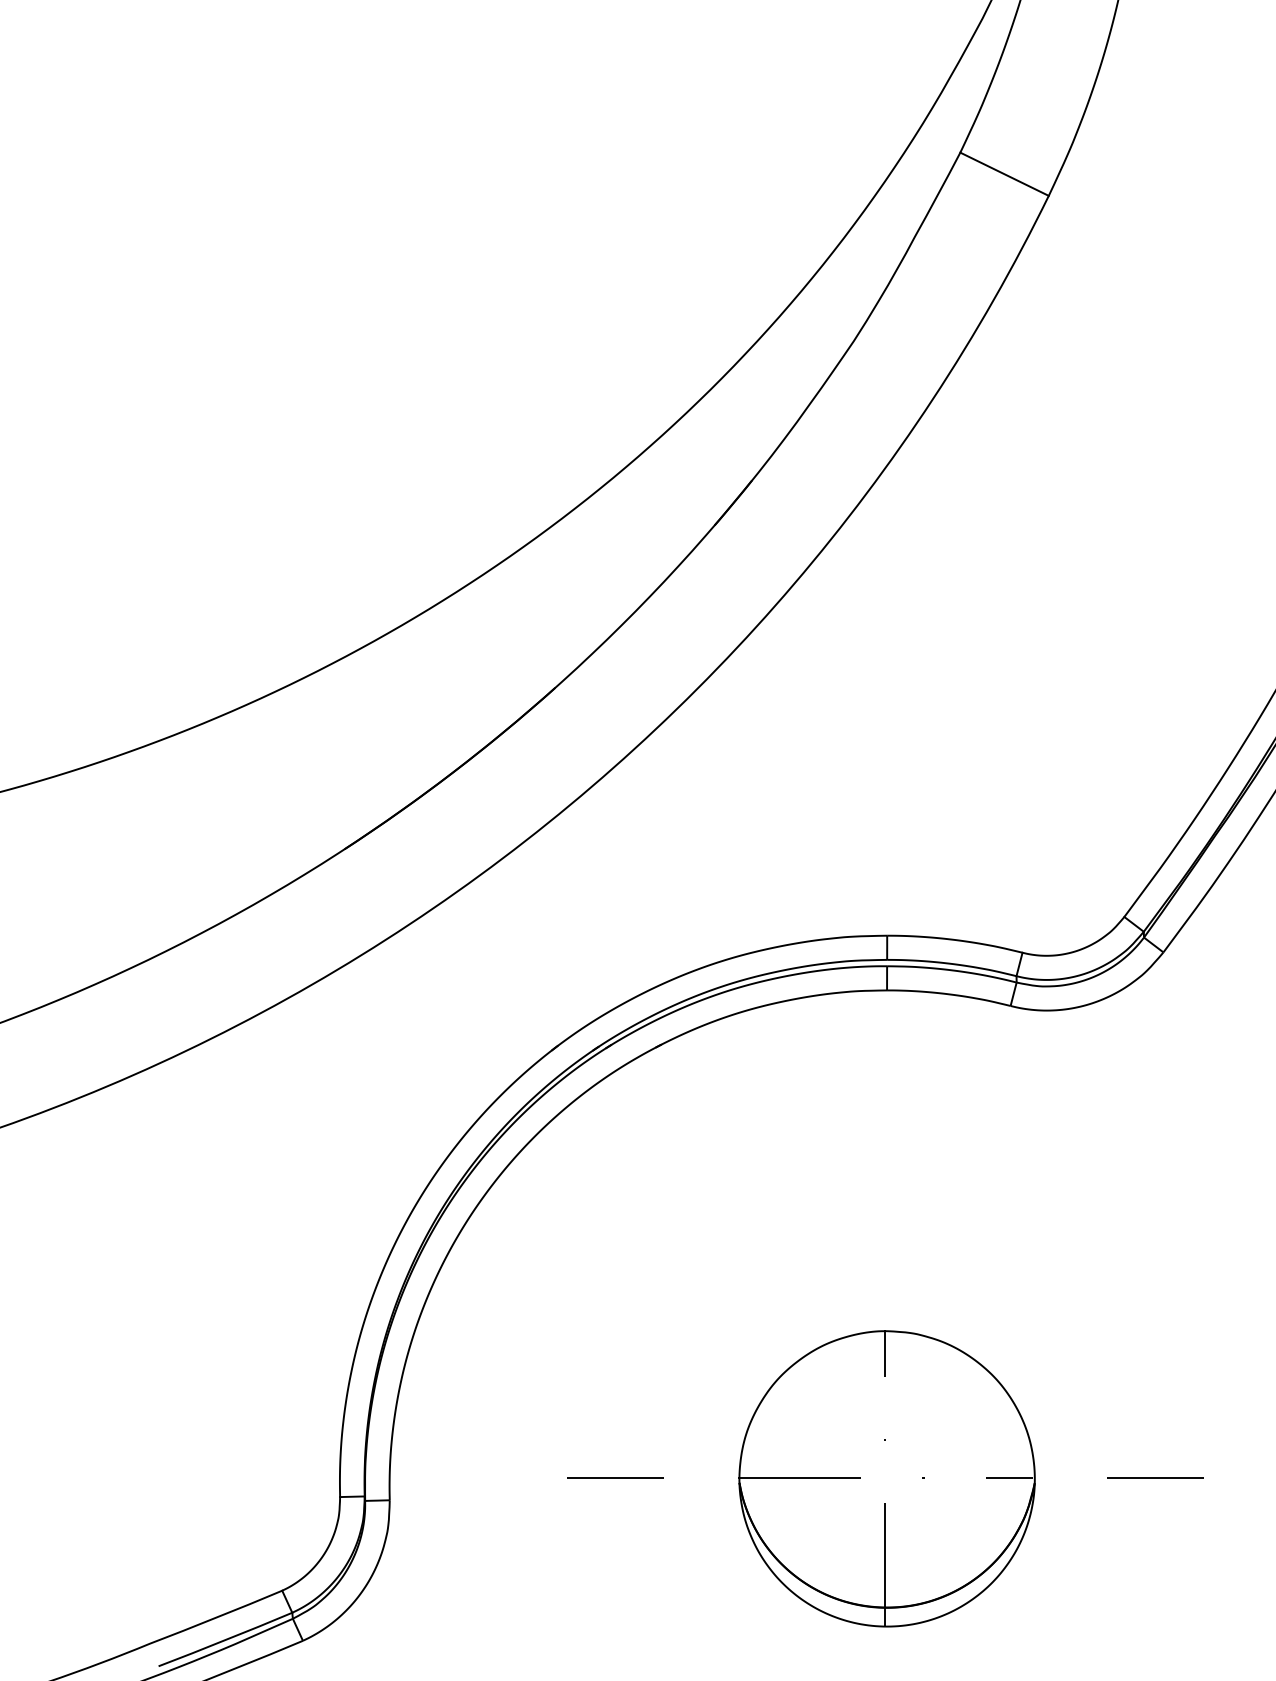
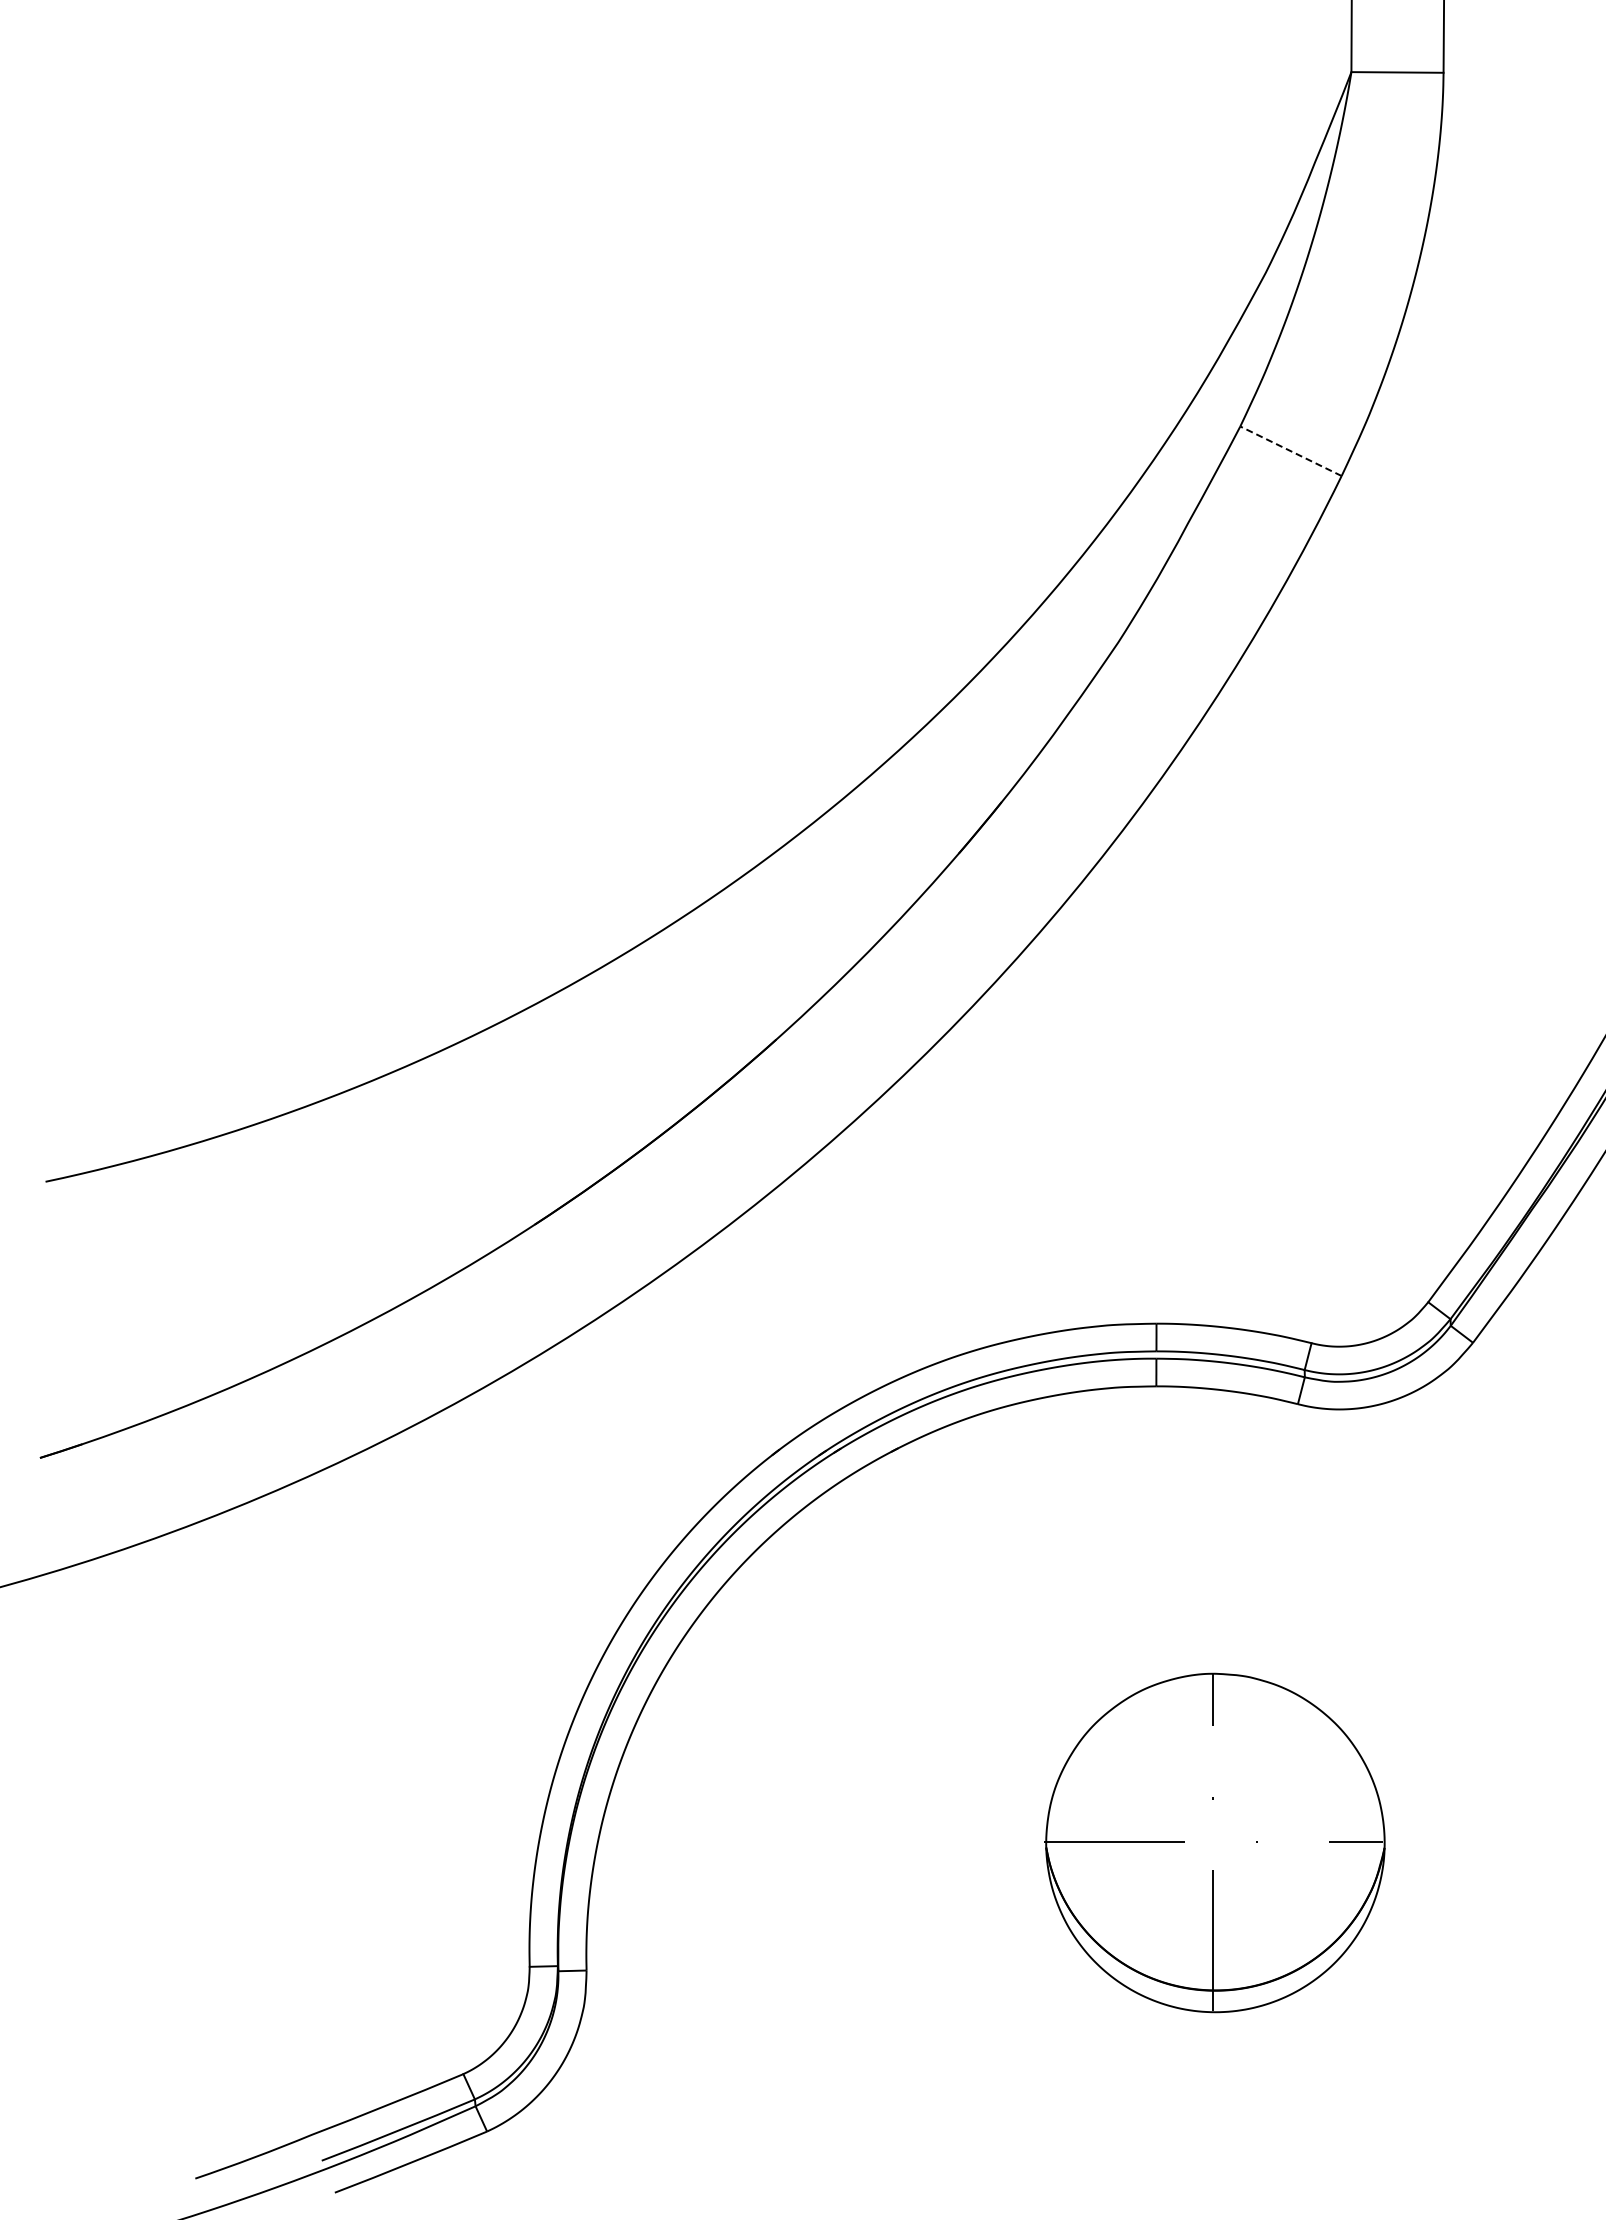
line: (1004, 174) -> (1290, 451), solid -> dashed
line: (614, 1478) -> (844, 1945), removed
part: (886, 1478) -> (1214, 1842), moved
line: (1155, 1478) -> (1463, 1945), removed

